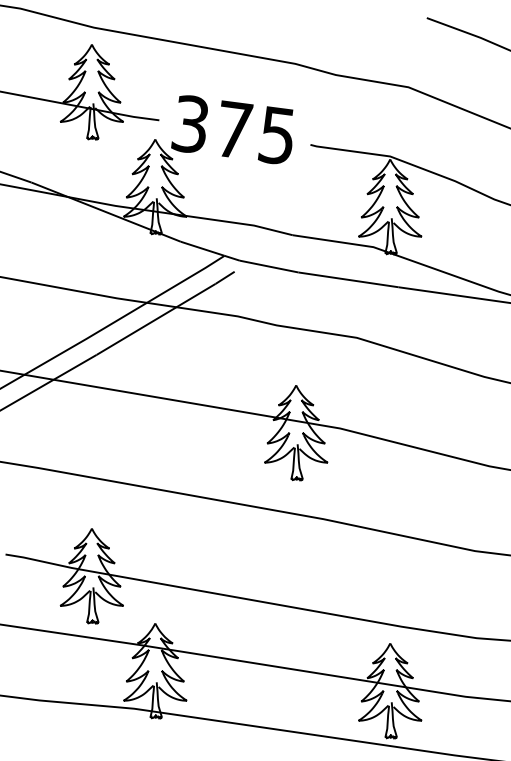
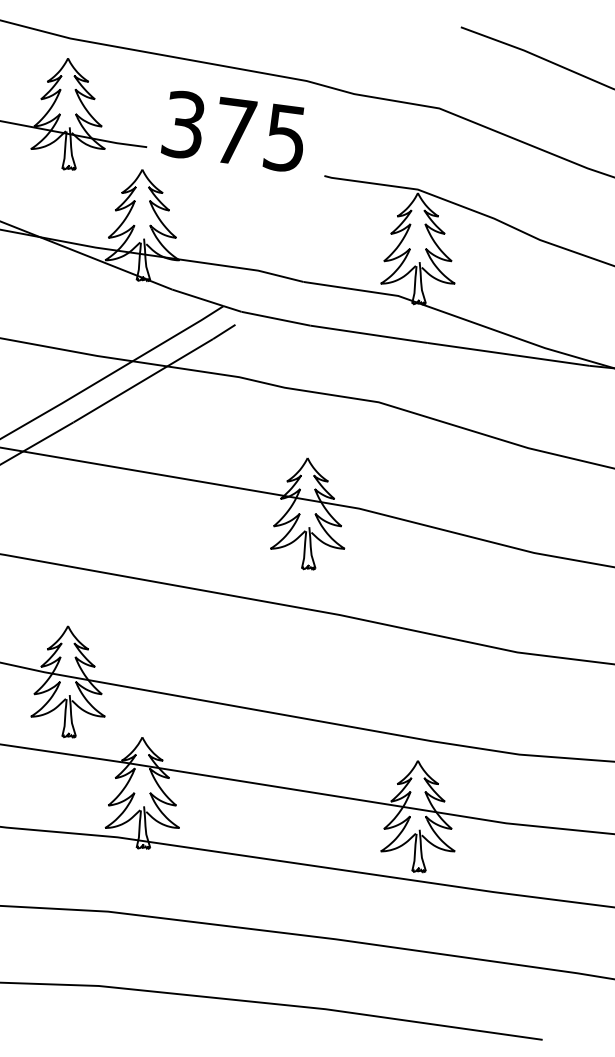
text: (232, 129) -> (232, 130), moved

